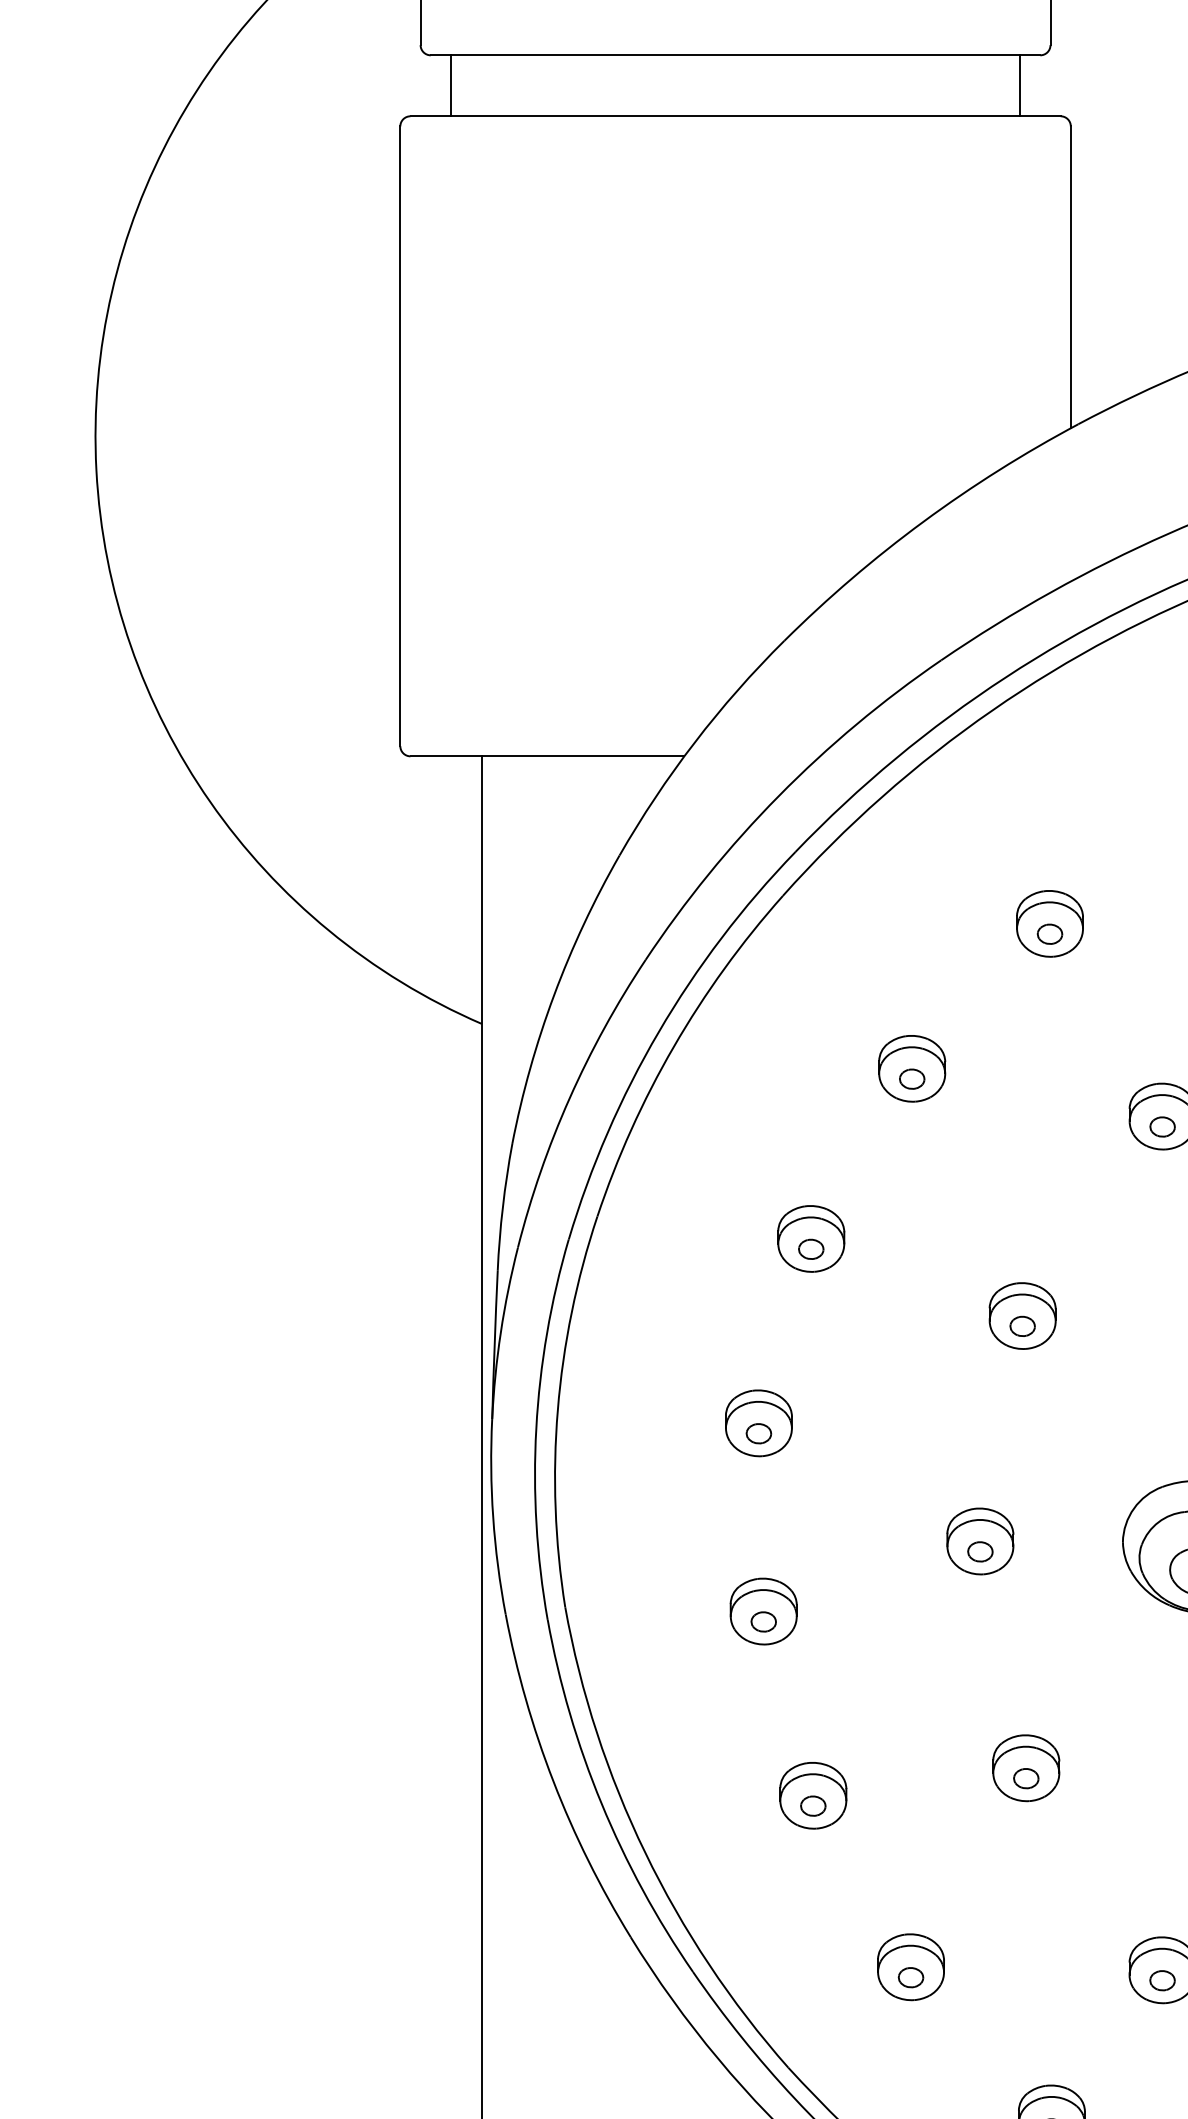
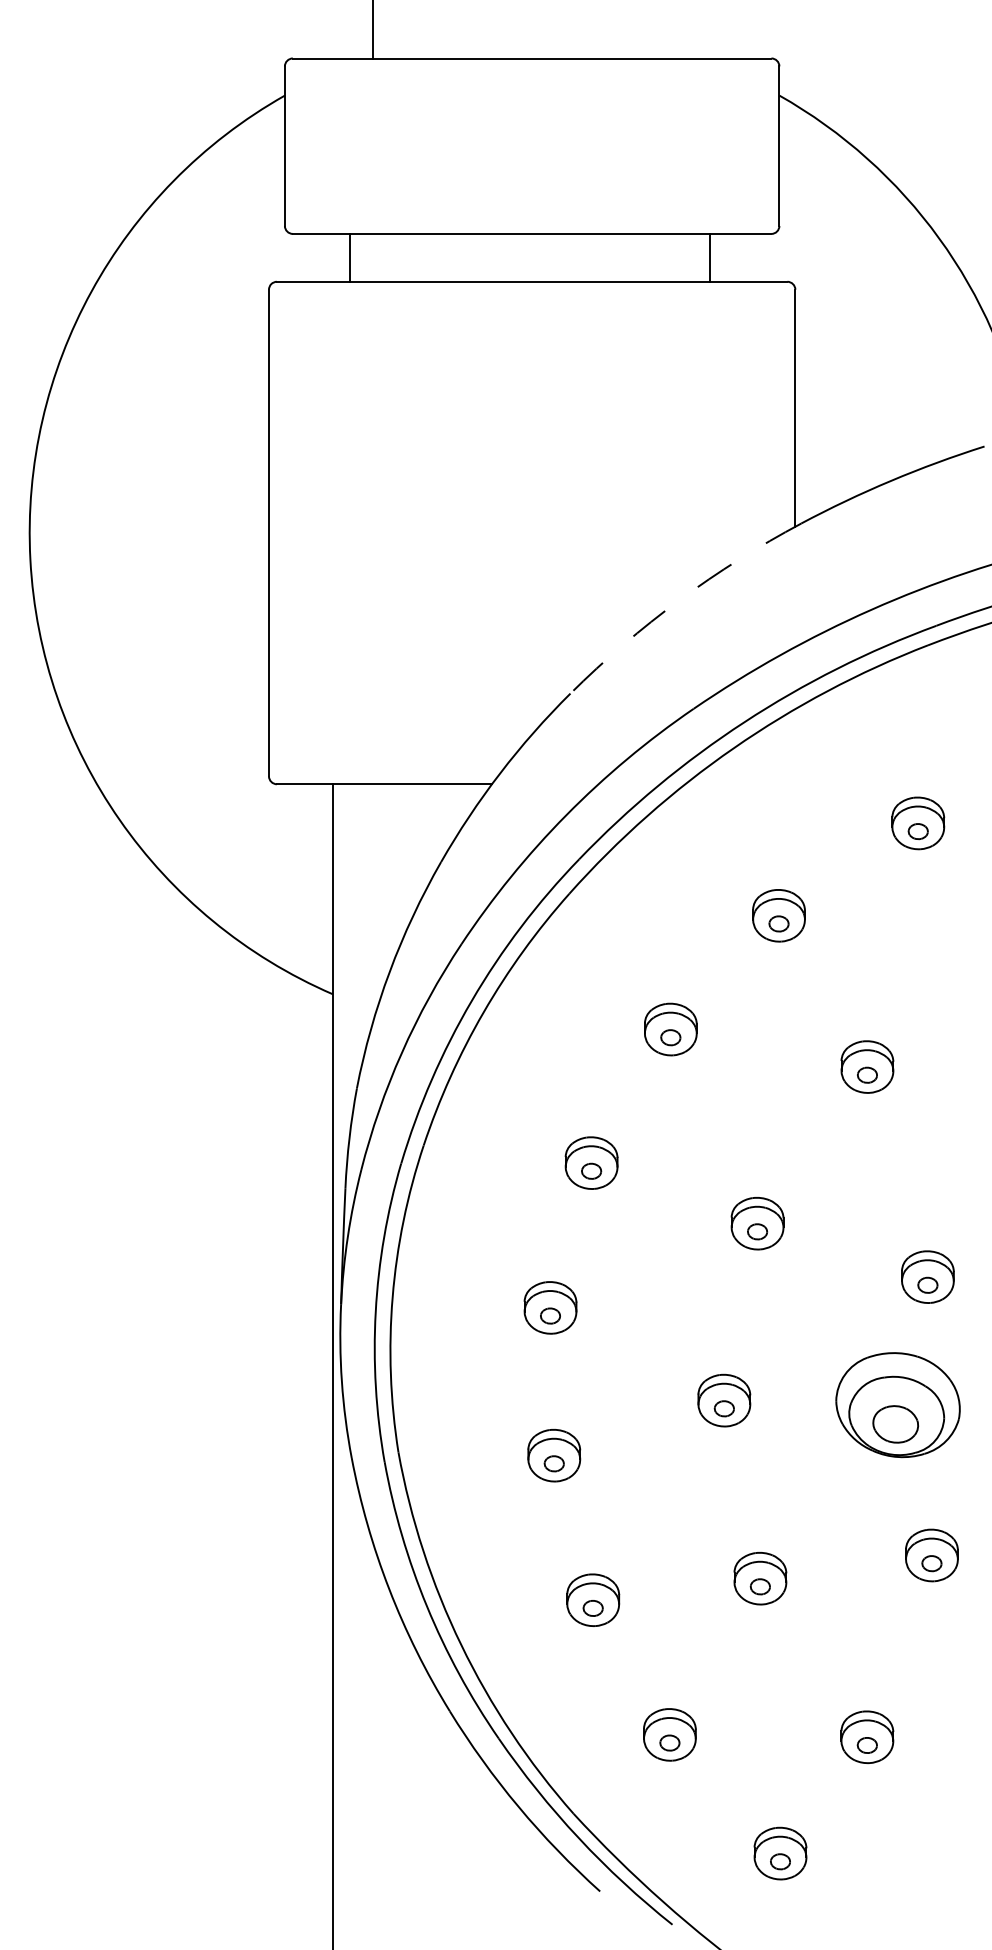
line: (450, 85) -> (349, 257), moved
line: (1020, 85) -> (709, 257), moved
arc: (923, 522) -> (679, 600), solid -> dashed

